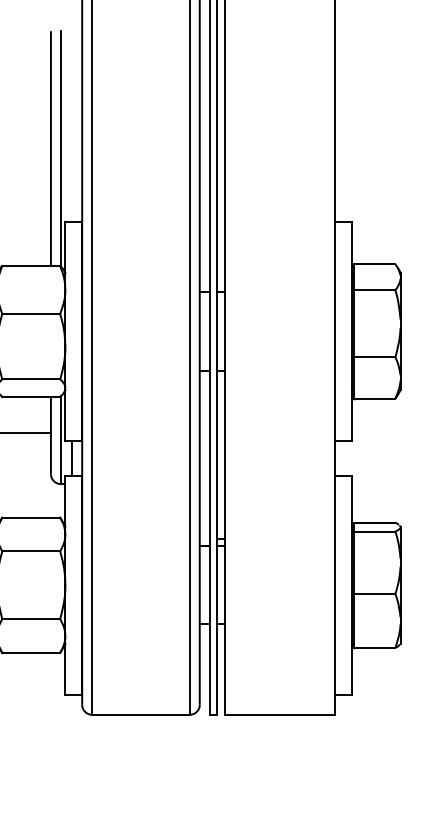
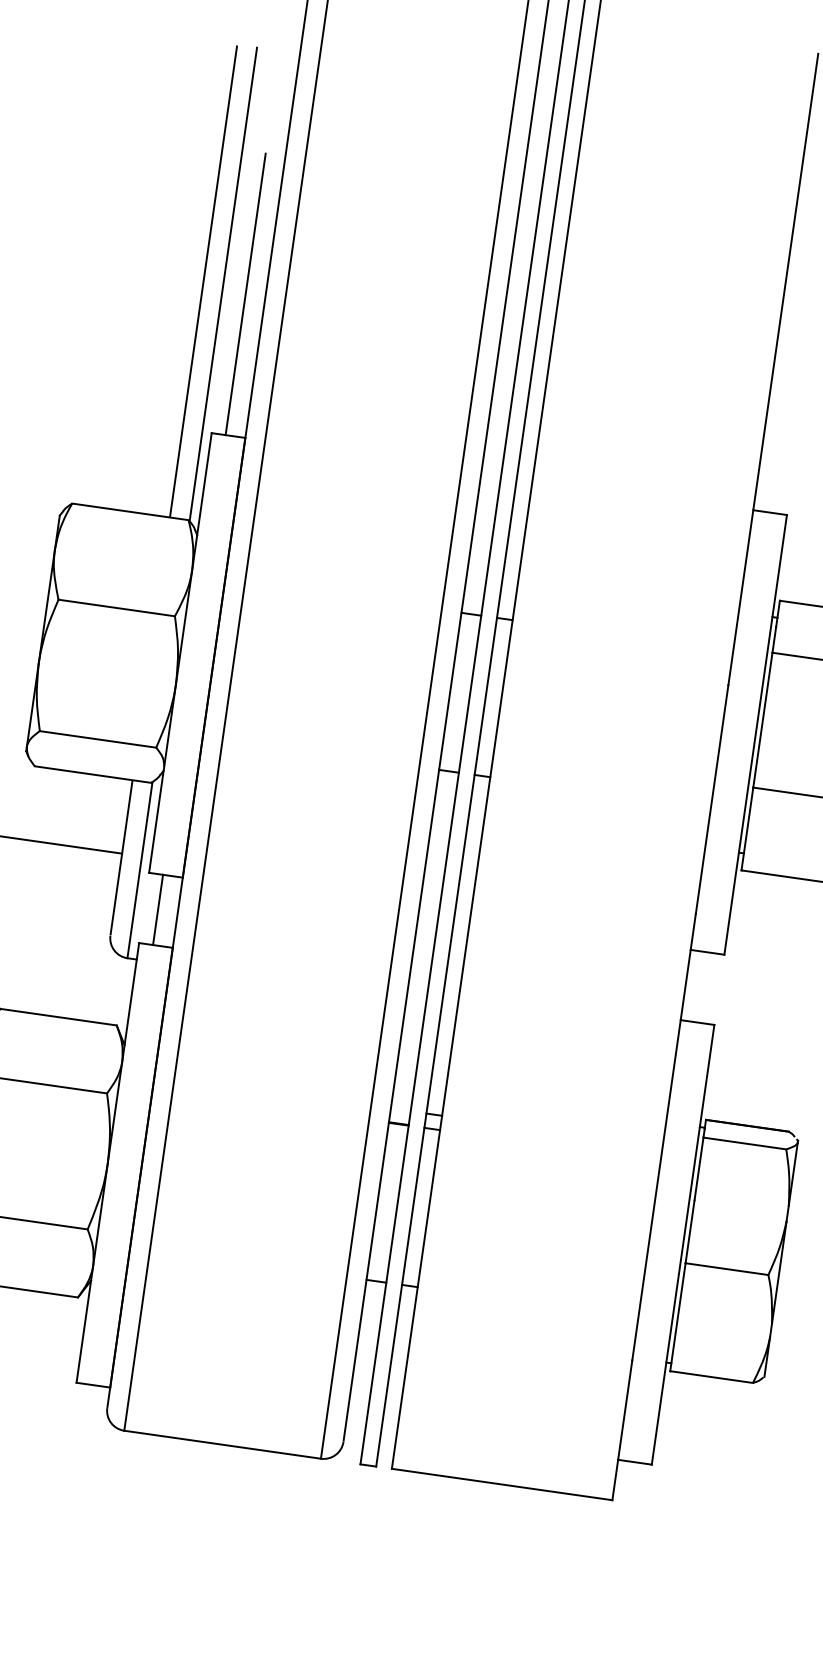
line: (72, 151) -> (246, 293), added

